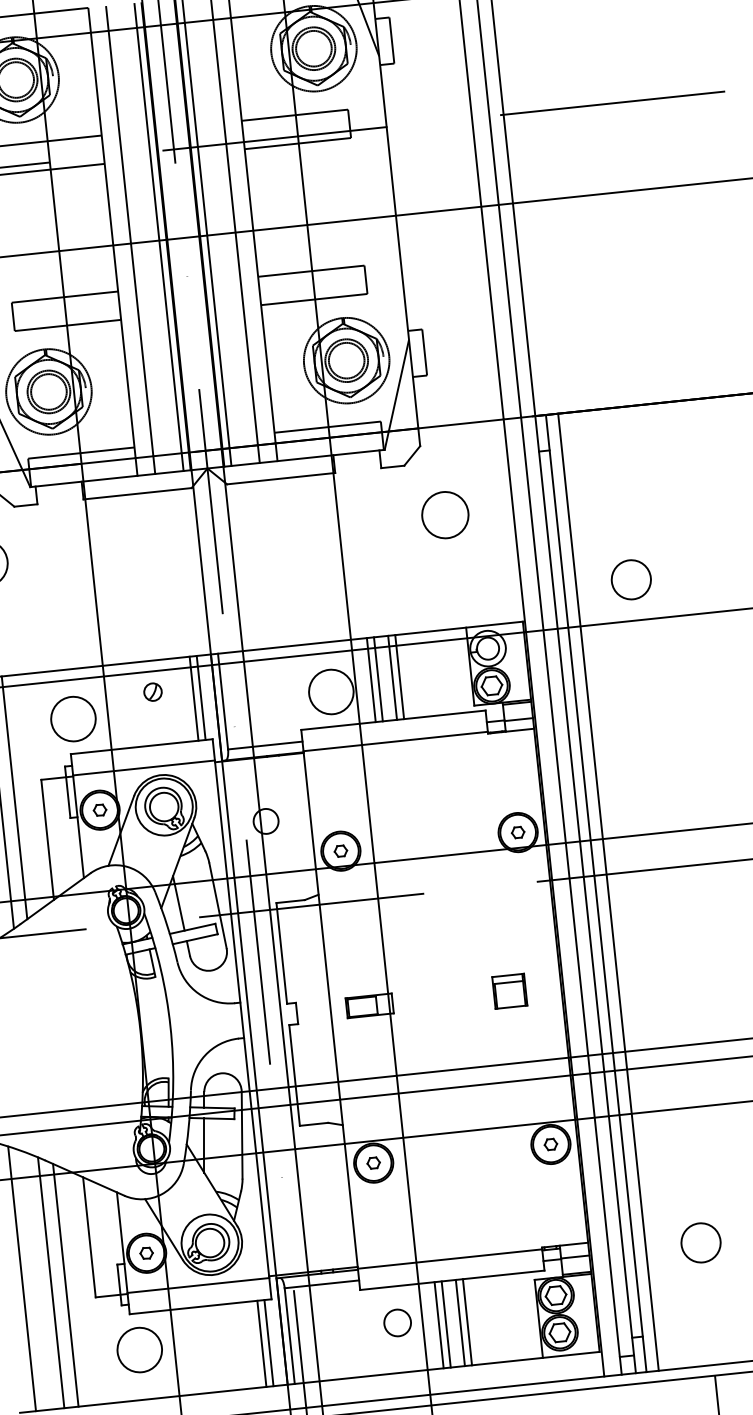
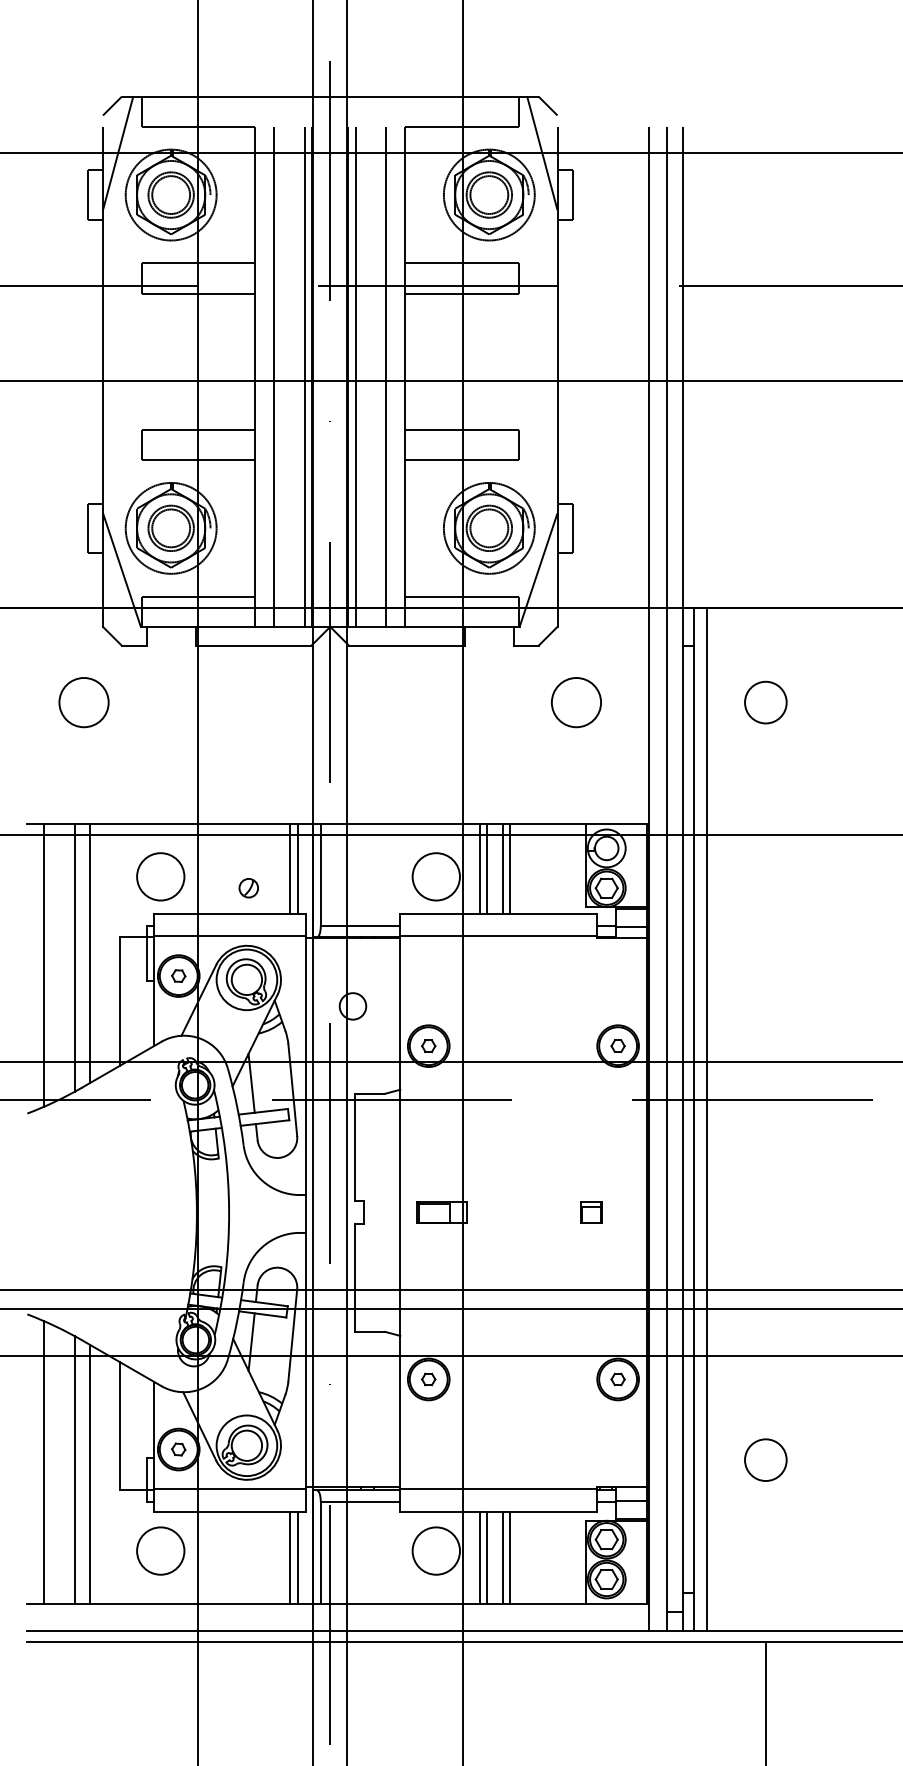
circle: (631, 579) -> (765, 702), moved
part: (152, 692) -> (248, 888), moved
part: (509, 990) -> (591, 1212), size x0.62
circle: (700, 1242) -> (765, 1459), moved
circle: (396, 1322) -> (435, 1550), size x1.67

